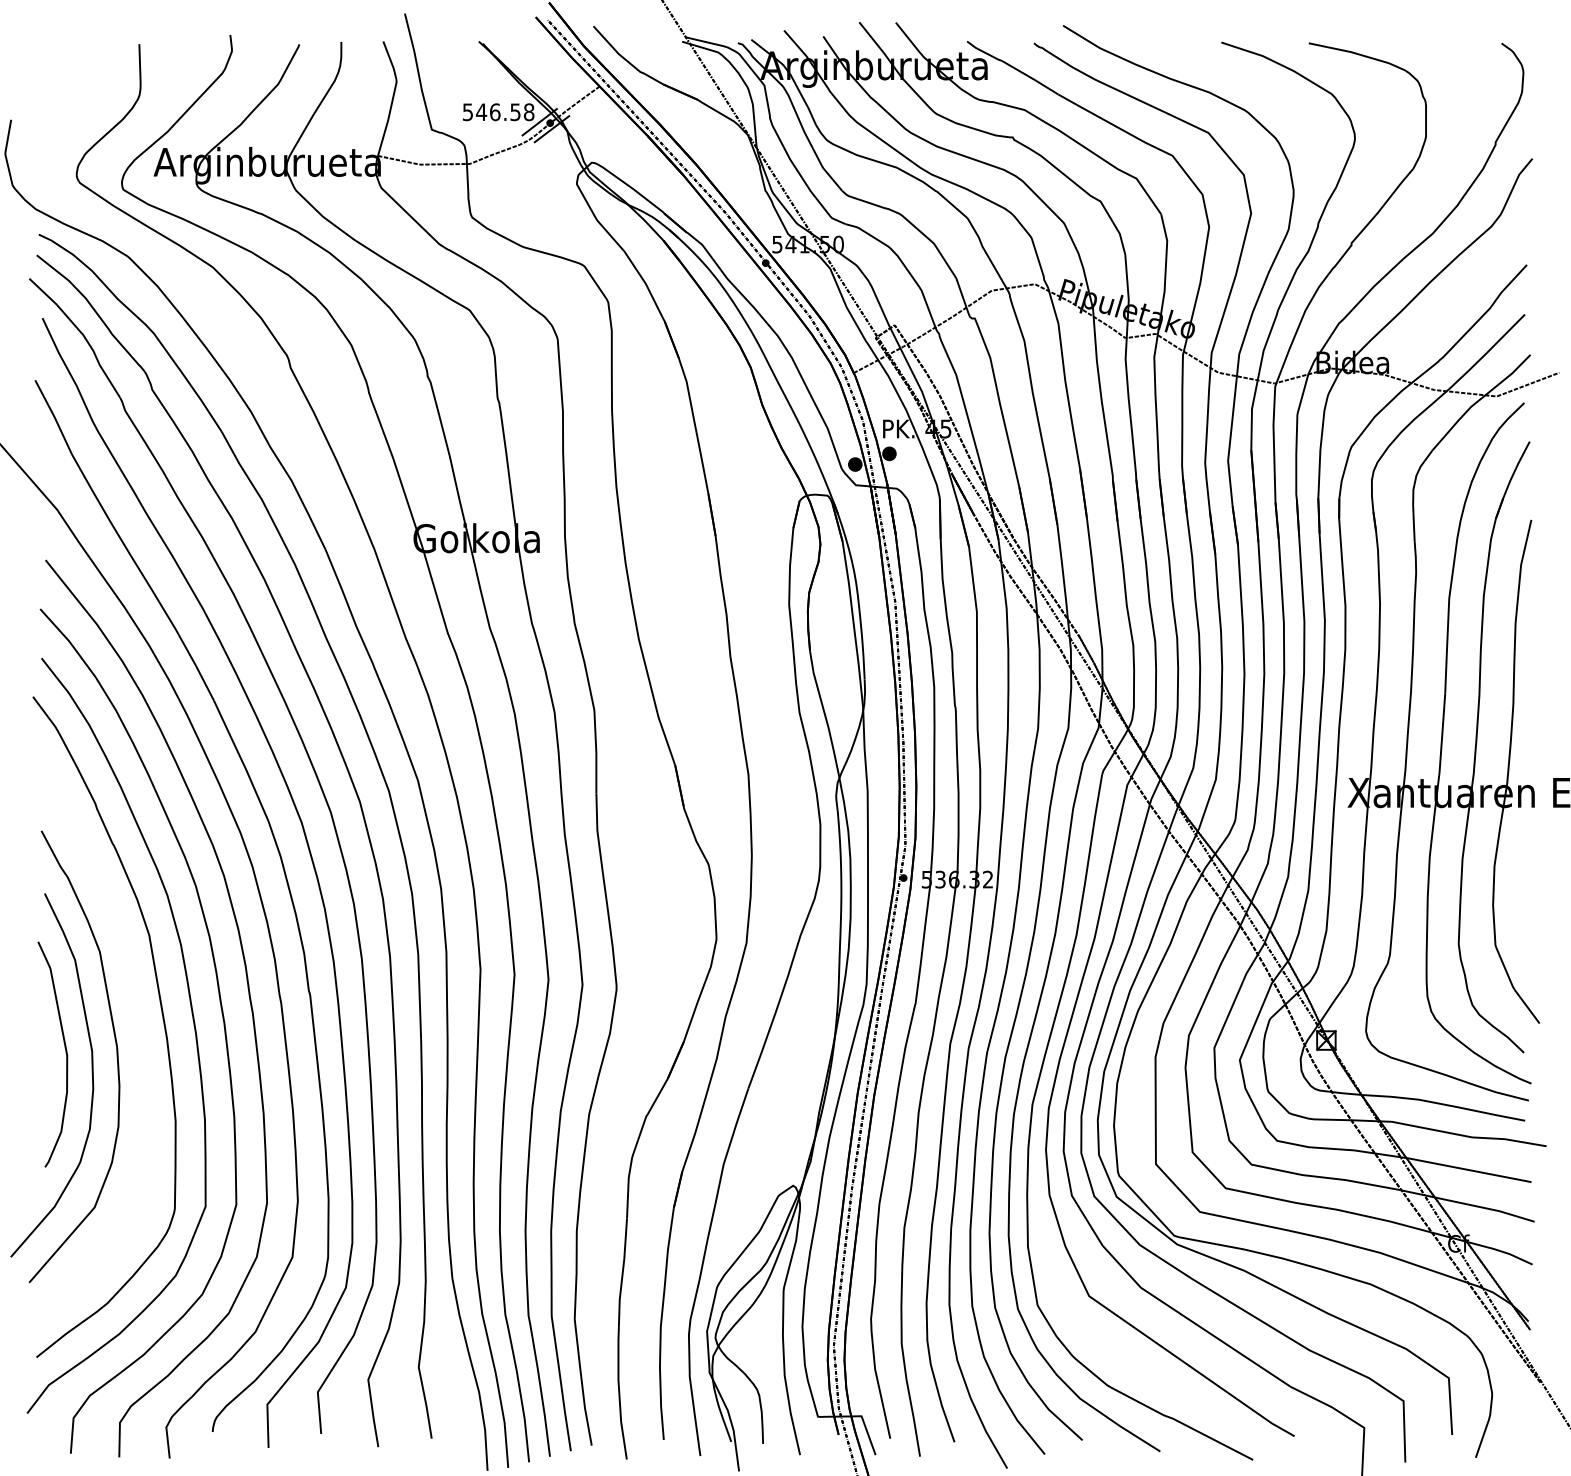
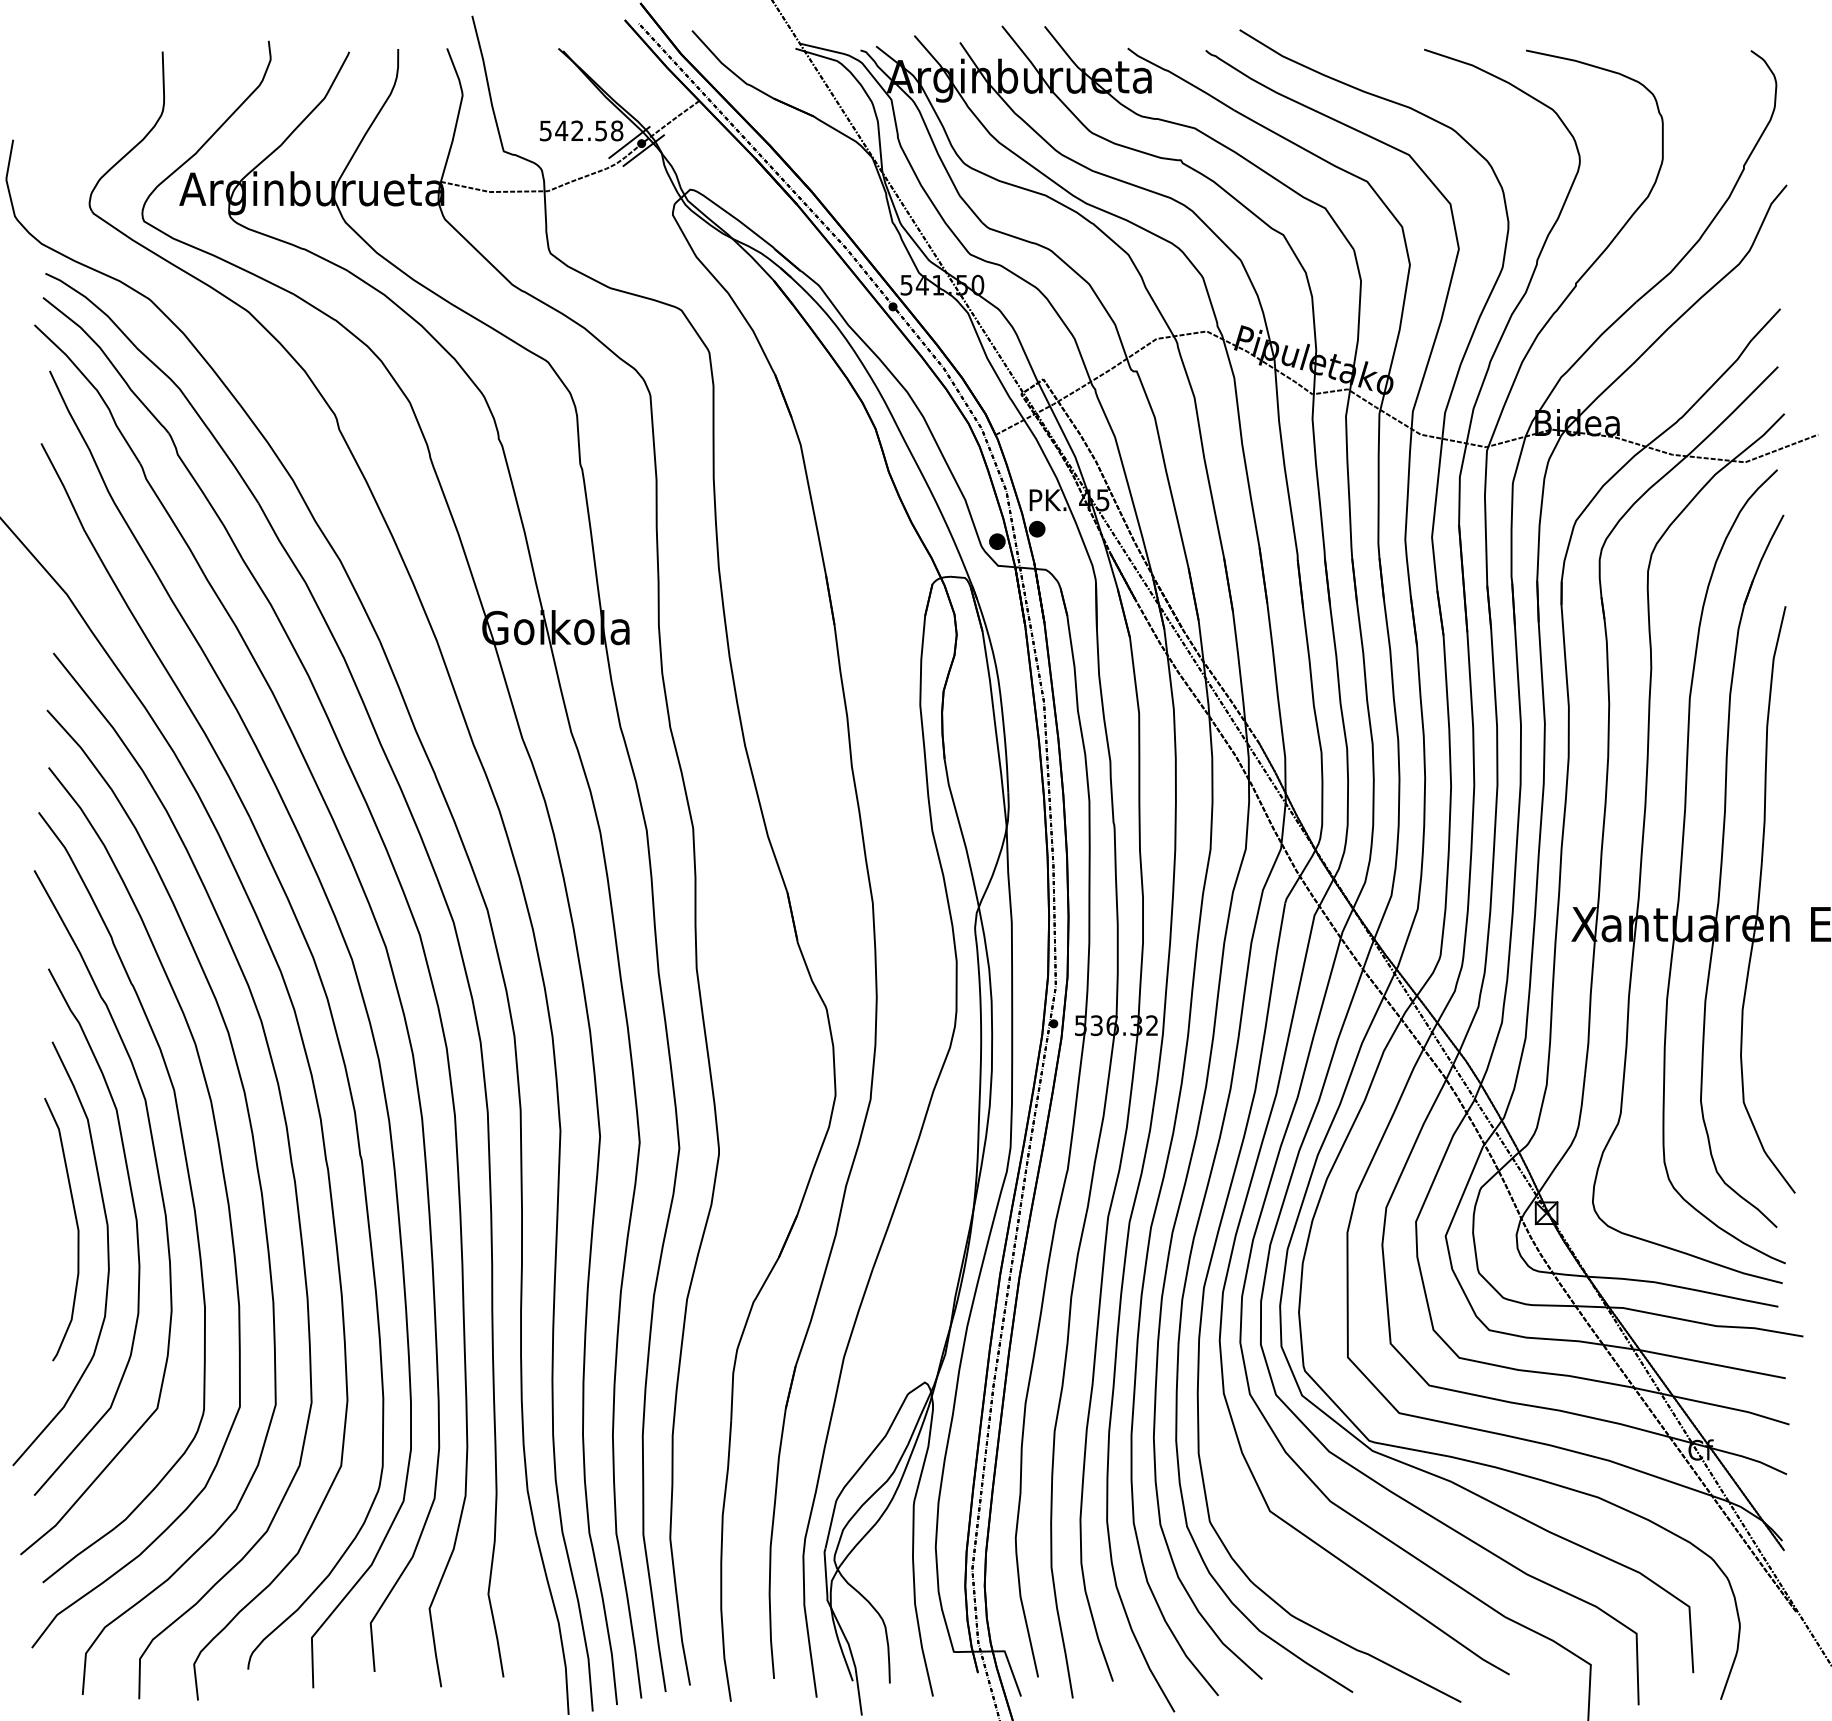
text: (495, 112) -> (577, 131), 546.58 -> 542.58
curve: (138, 1029) -> (161, 1200), added

